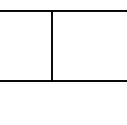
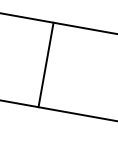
line: (52, 45) -> (46, 64), moved

